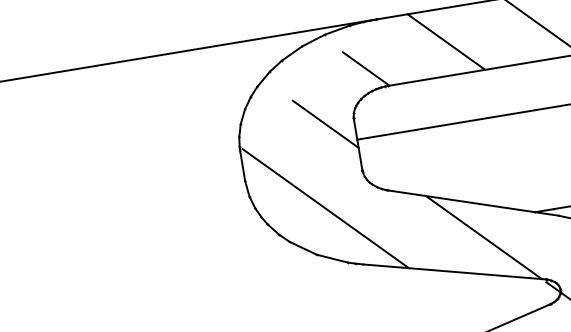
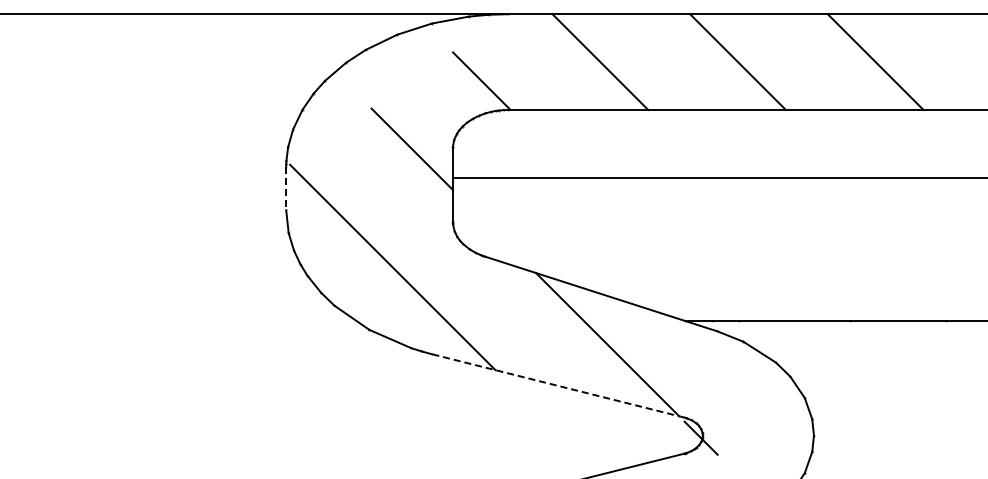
line: (243, 166) -> (286, 189), solid -> dashed
line: (454, 271) -> (558, 385), solid -> dashed

